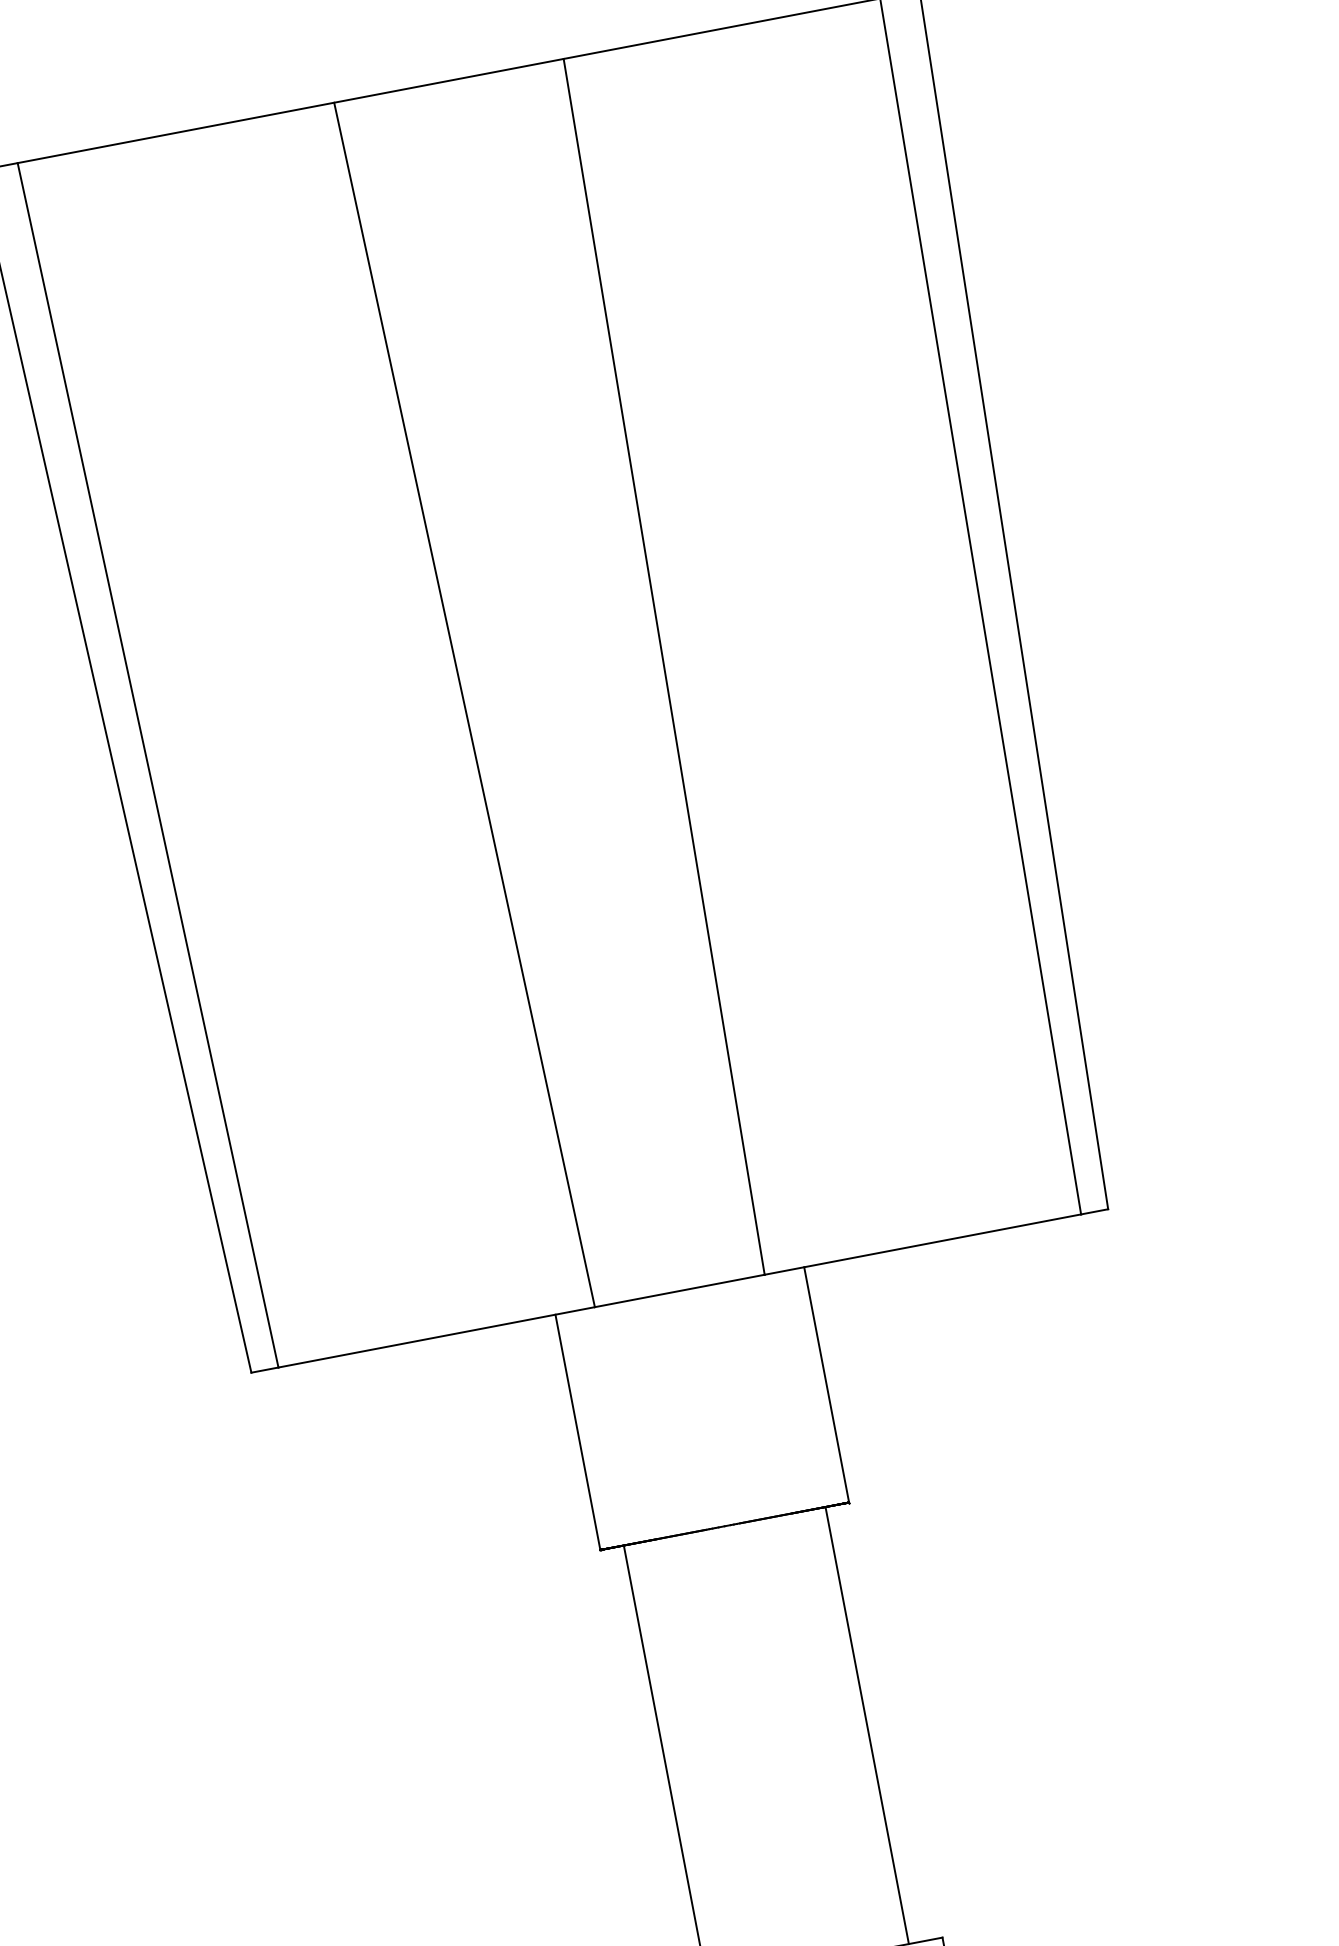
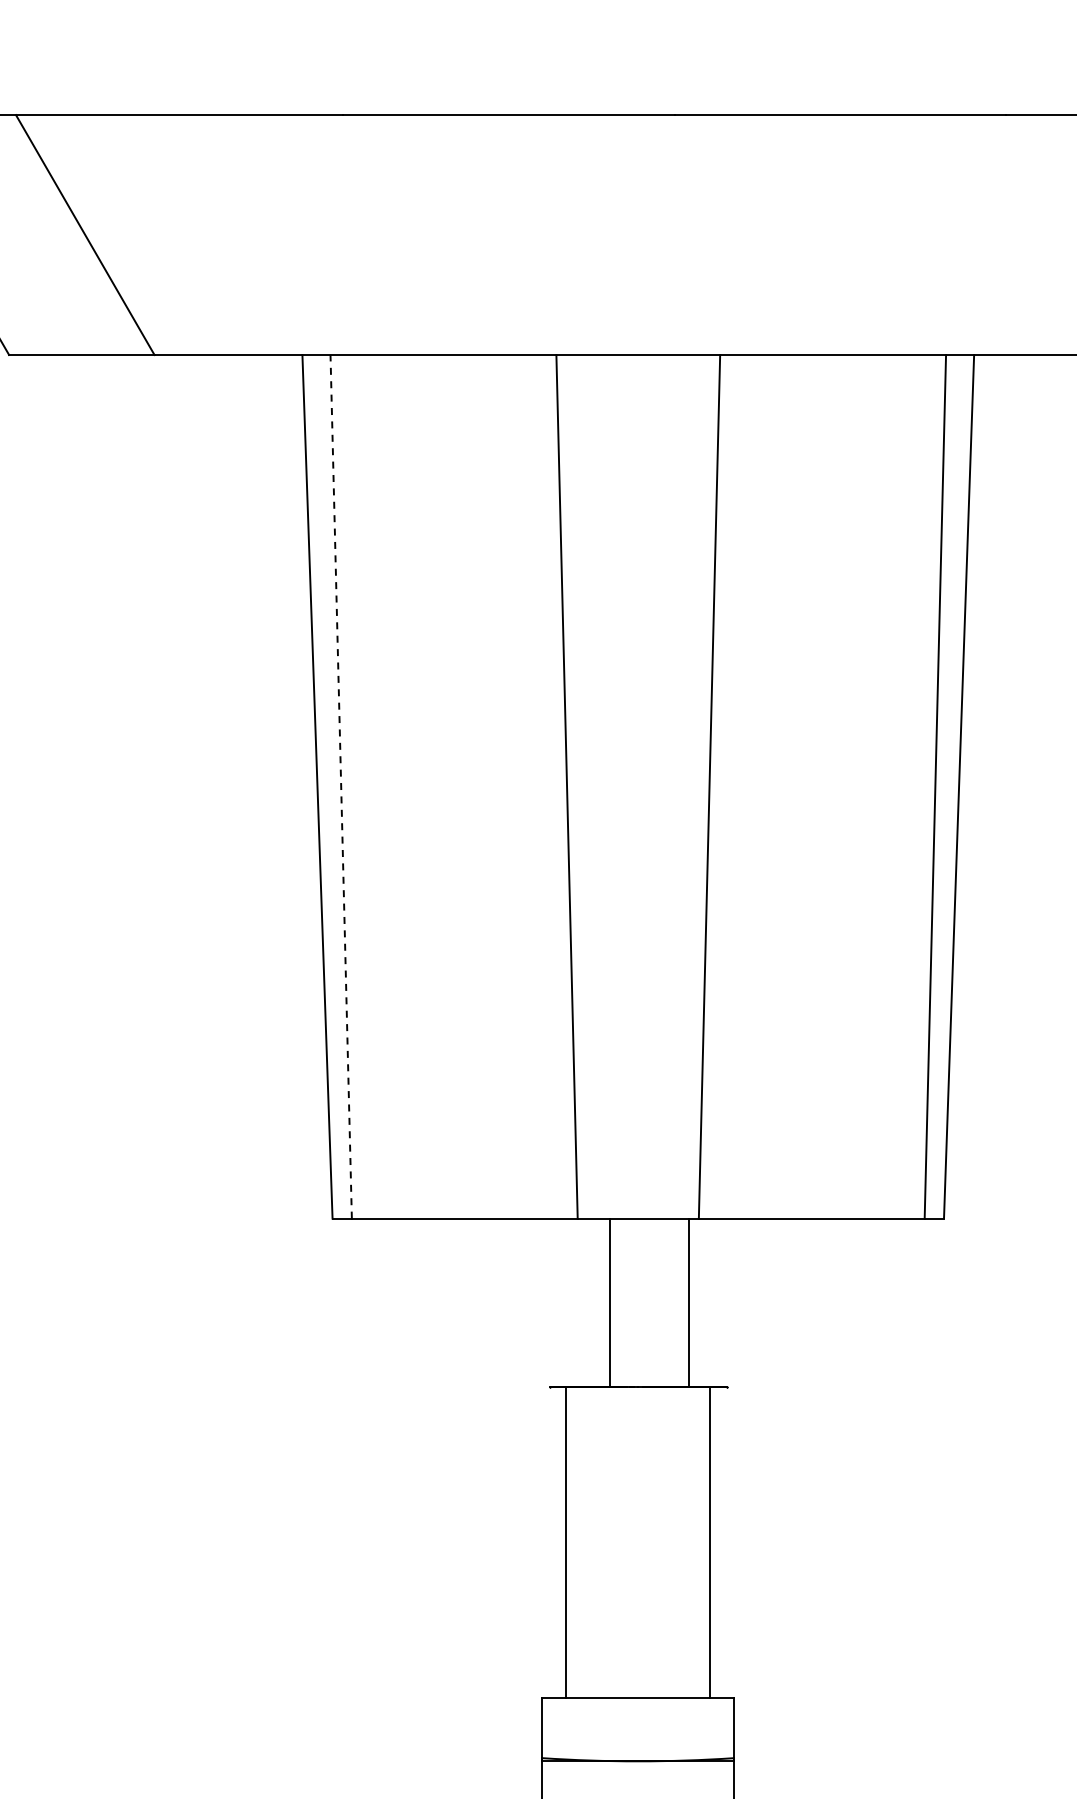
line: (148, 764) -> (341, 786), solid -> dashed
line: (827, 1384) -> (689, 1302), moved
line: (577, 1432) -> (609, 1302), moved

